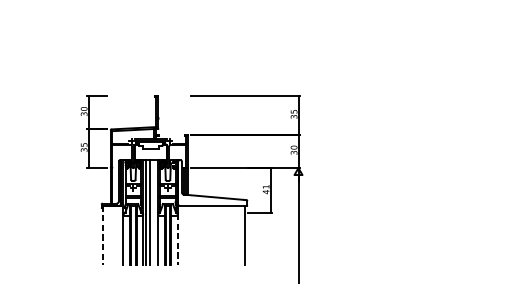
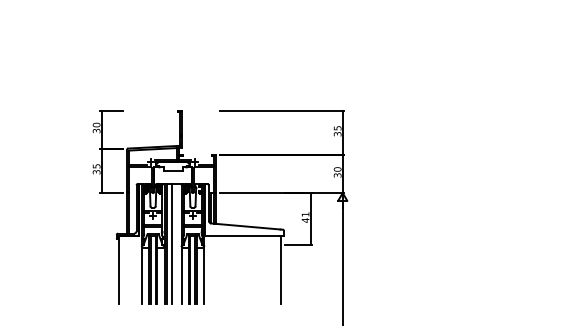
line: (103, 235) -> (118, 270), dashed -> solid
line: (178, 239) -> (204, 275), dashed -> solid

